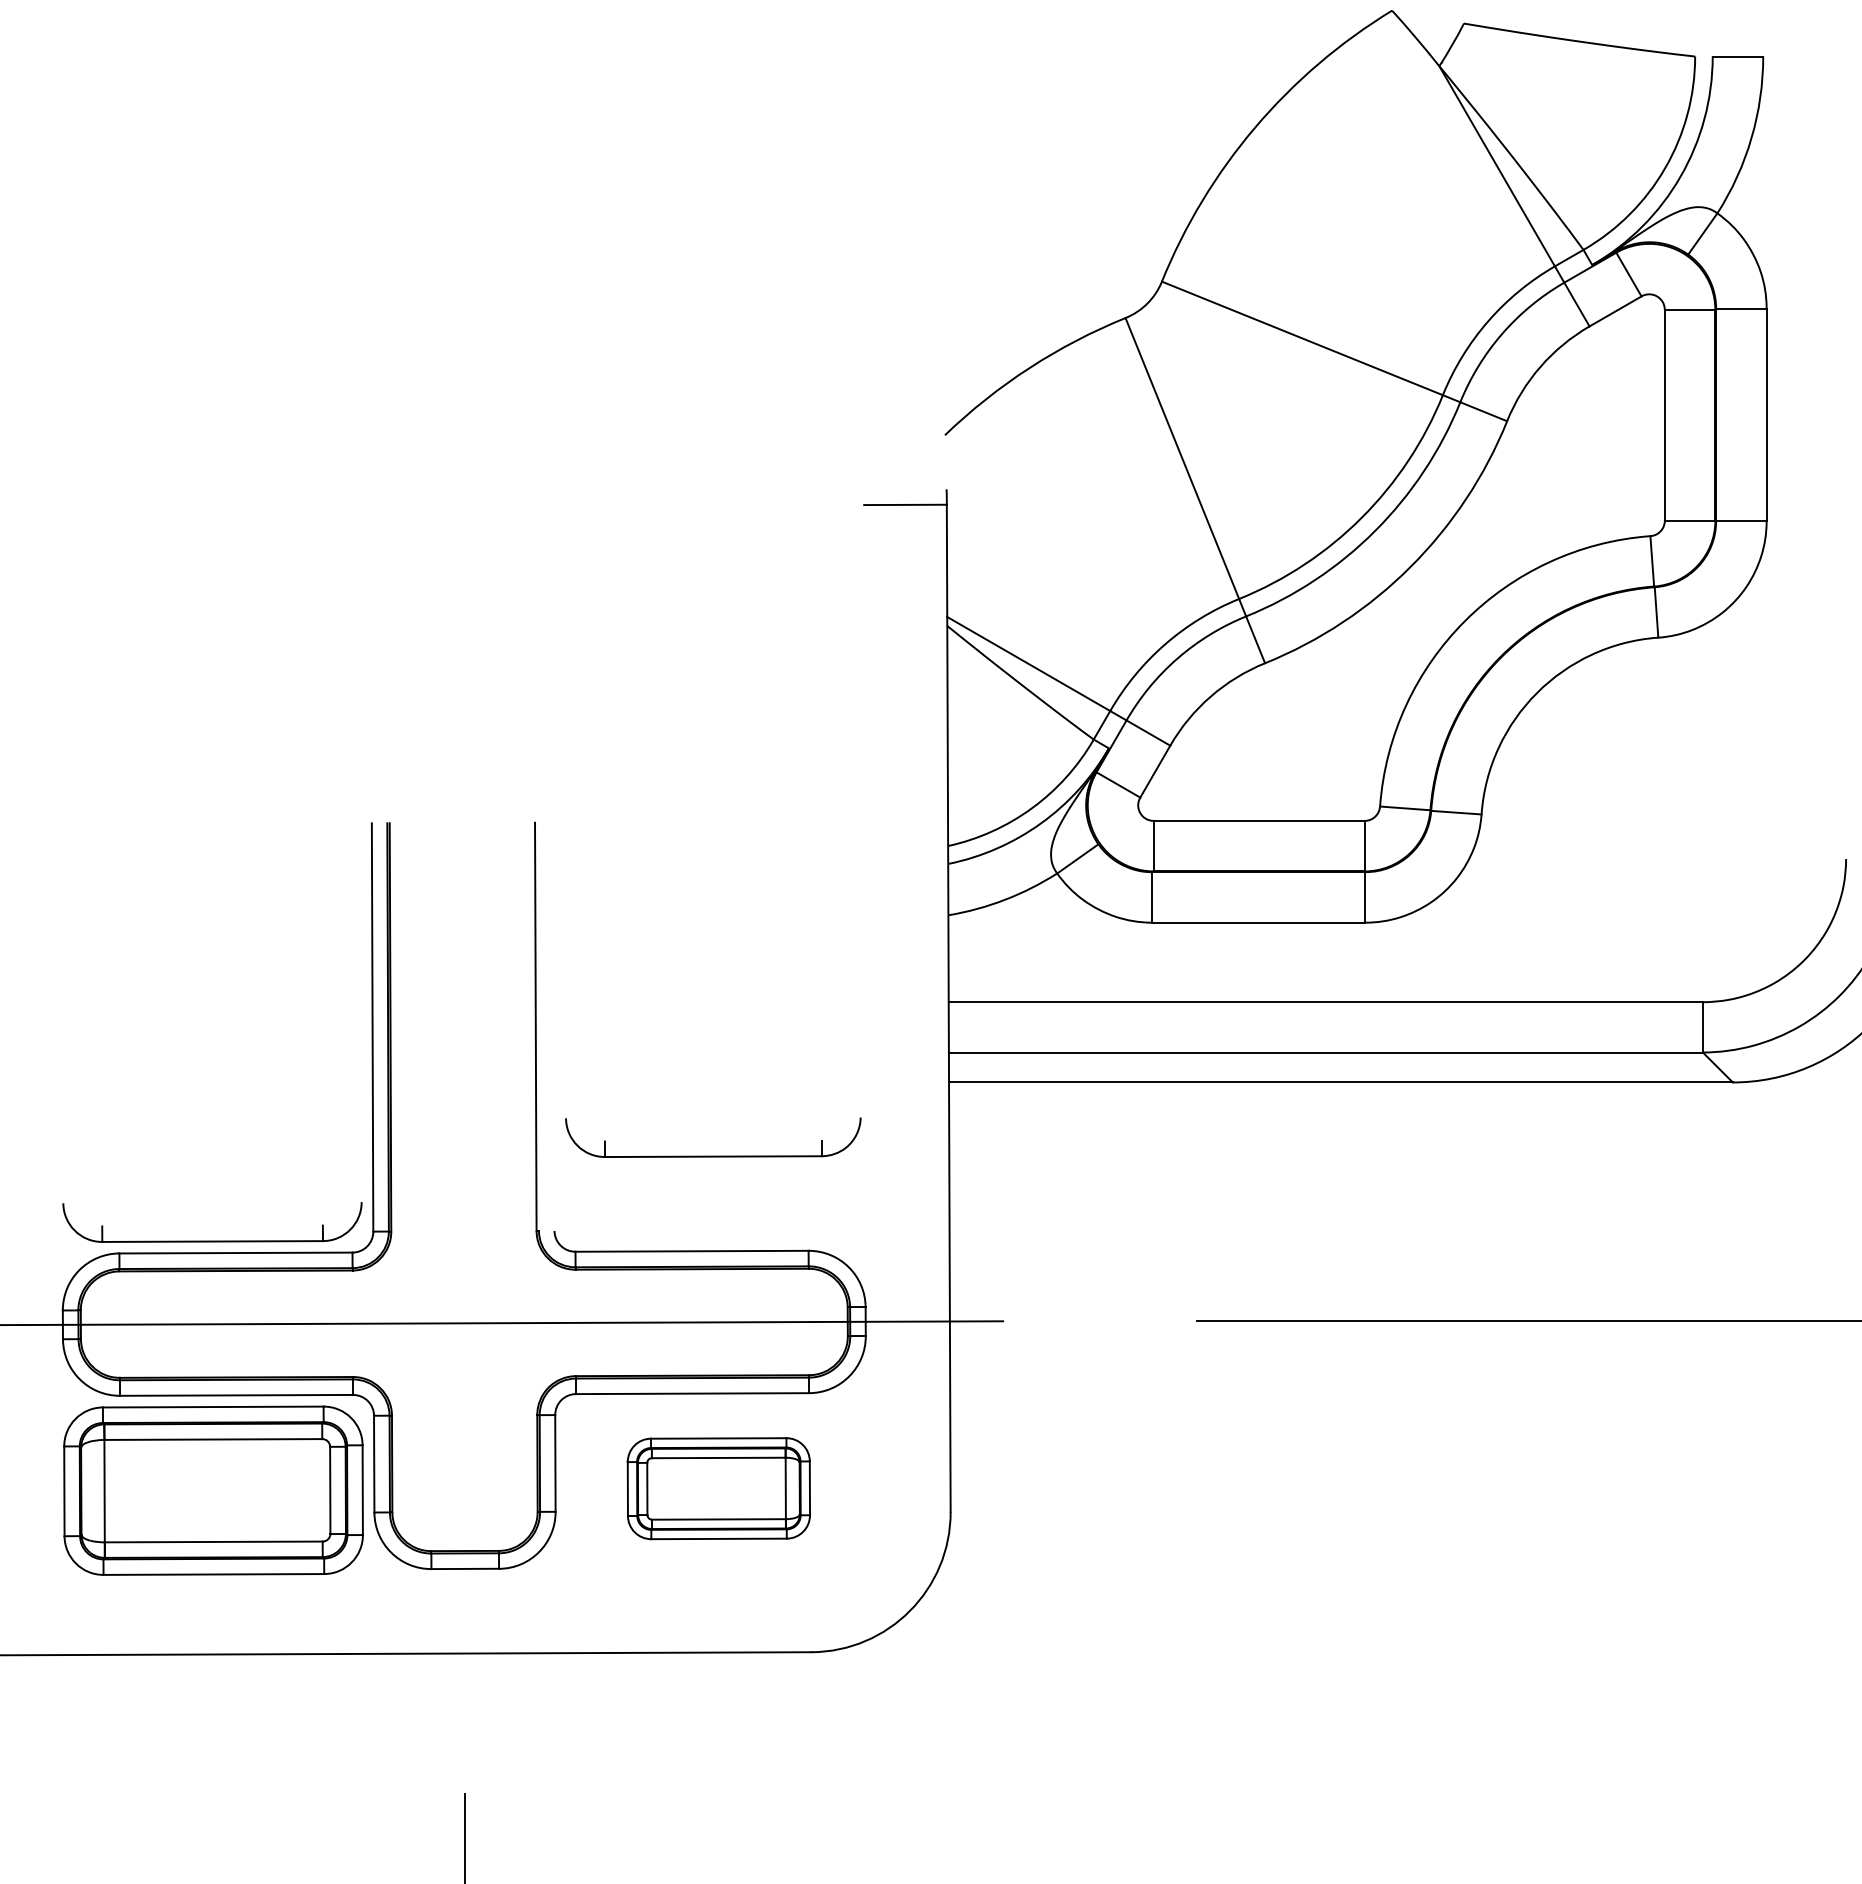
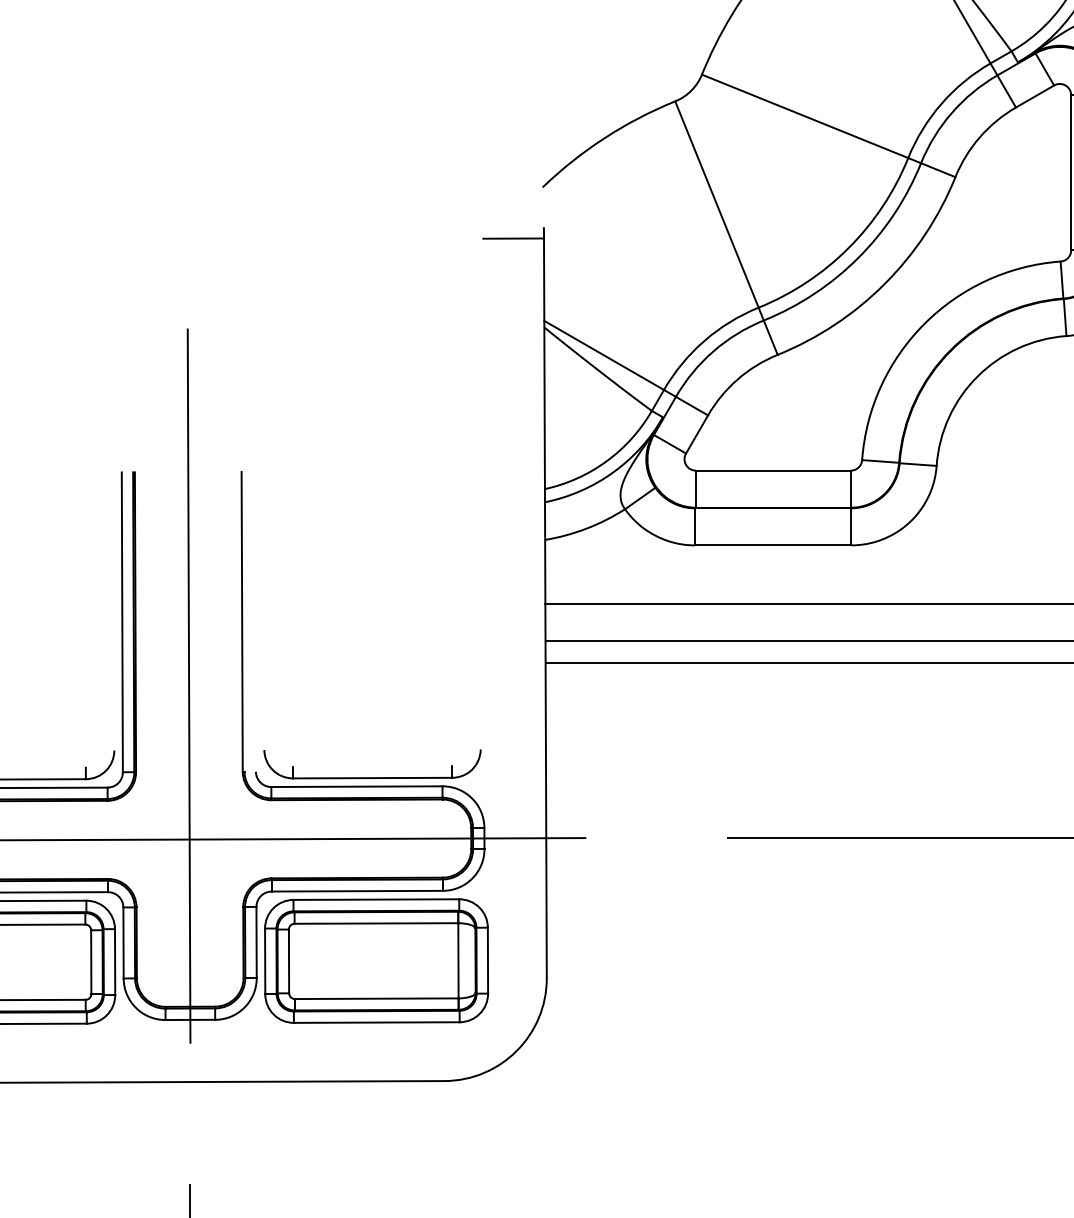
line: (463, 1114) -> (189, 686), added
part: (713, 1155) -> (372, 777), moved
part: (718, 1488) -> (376, 960), size x1.67

